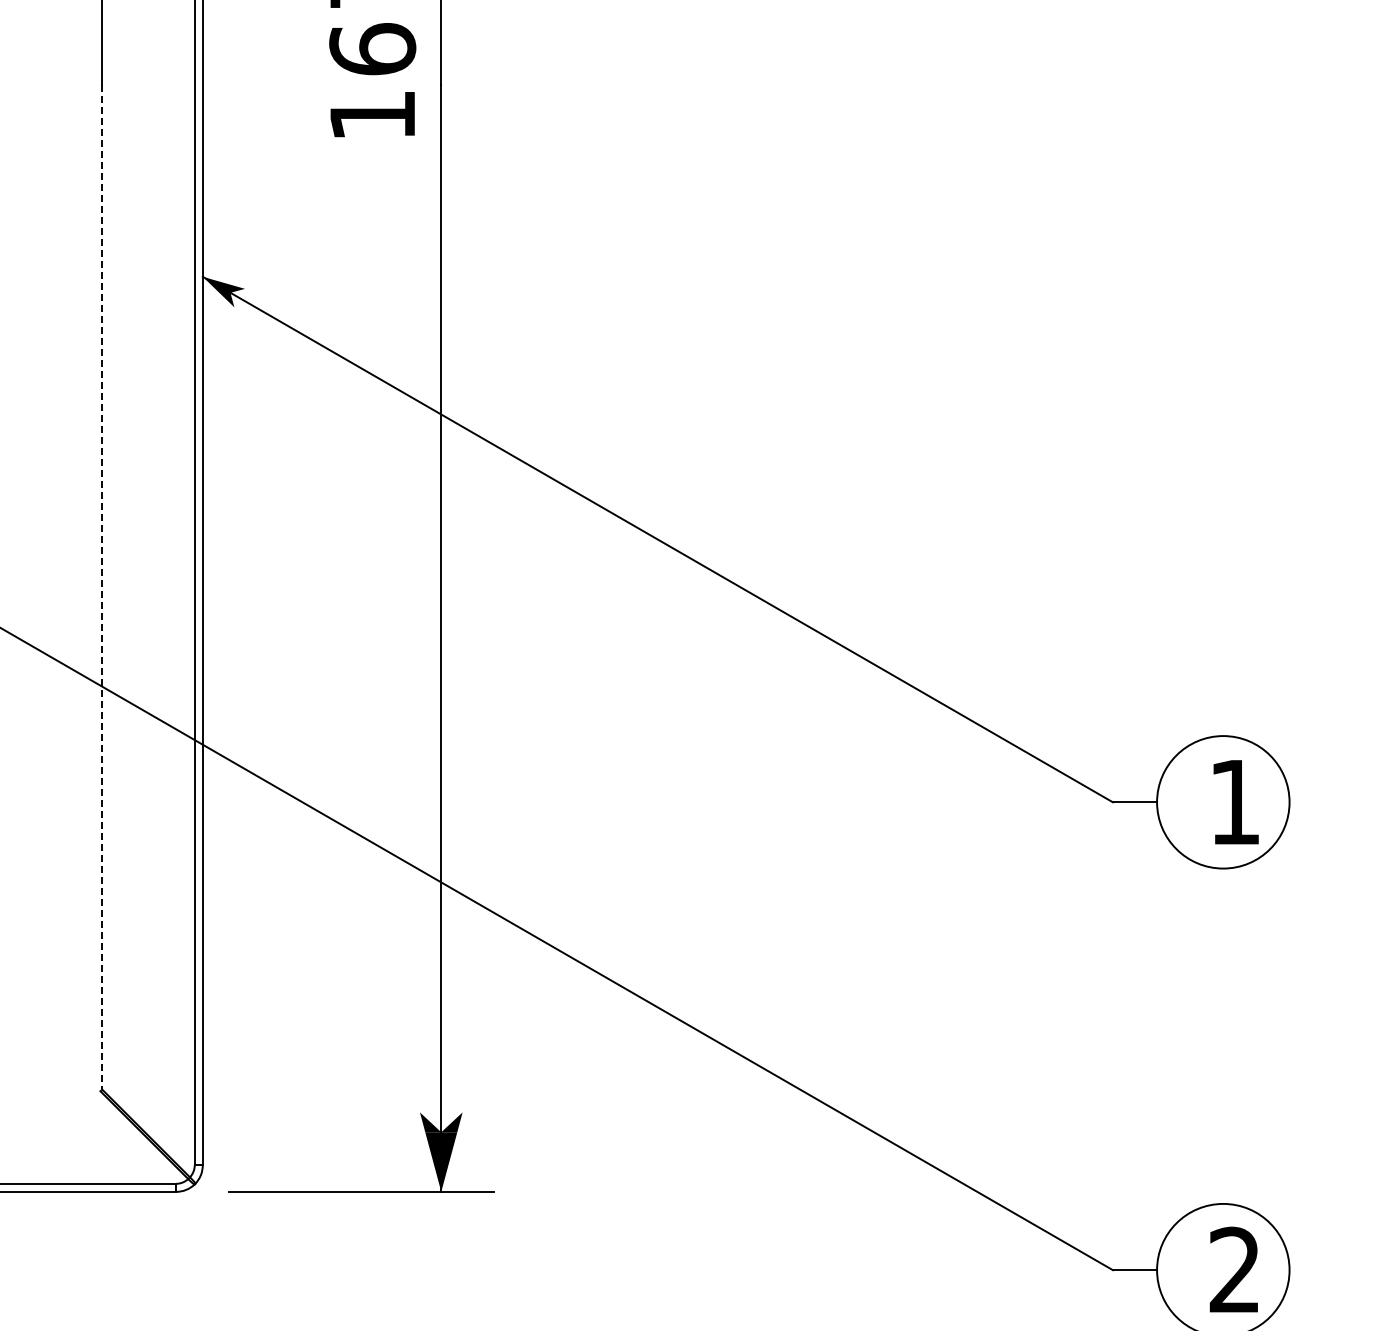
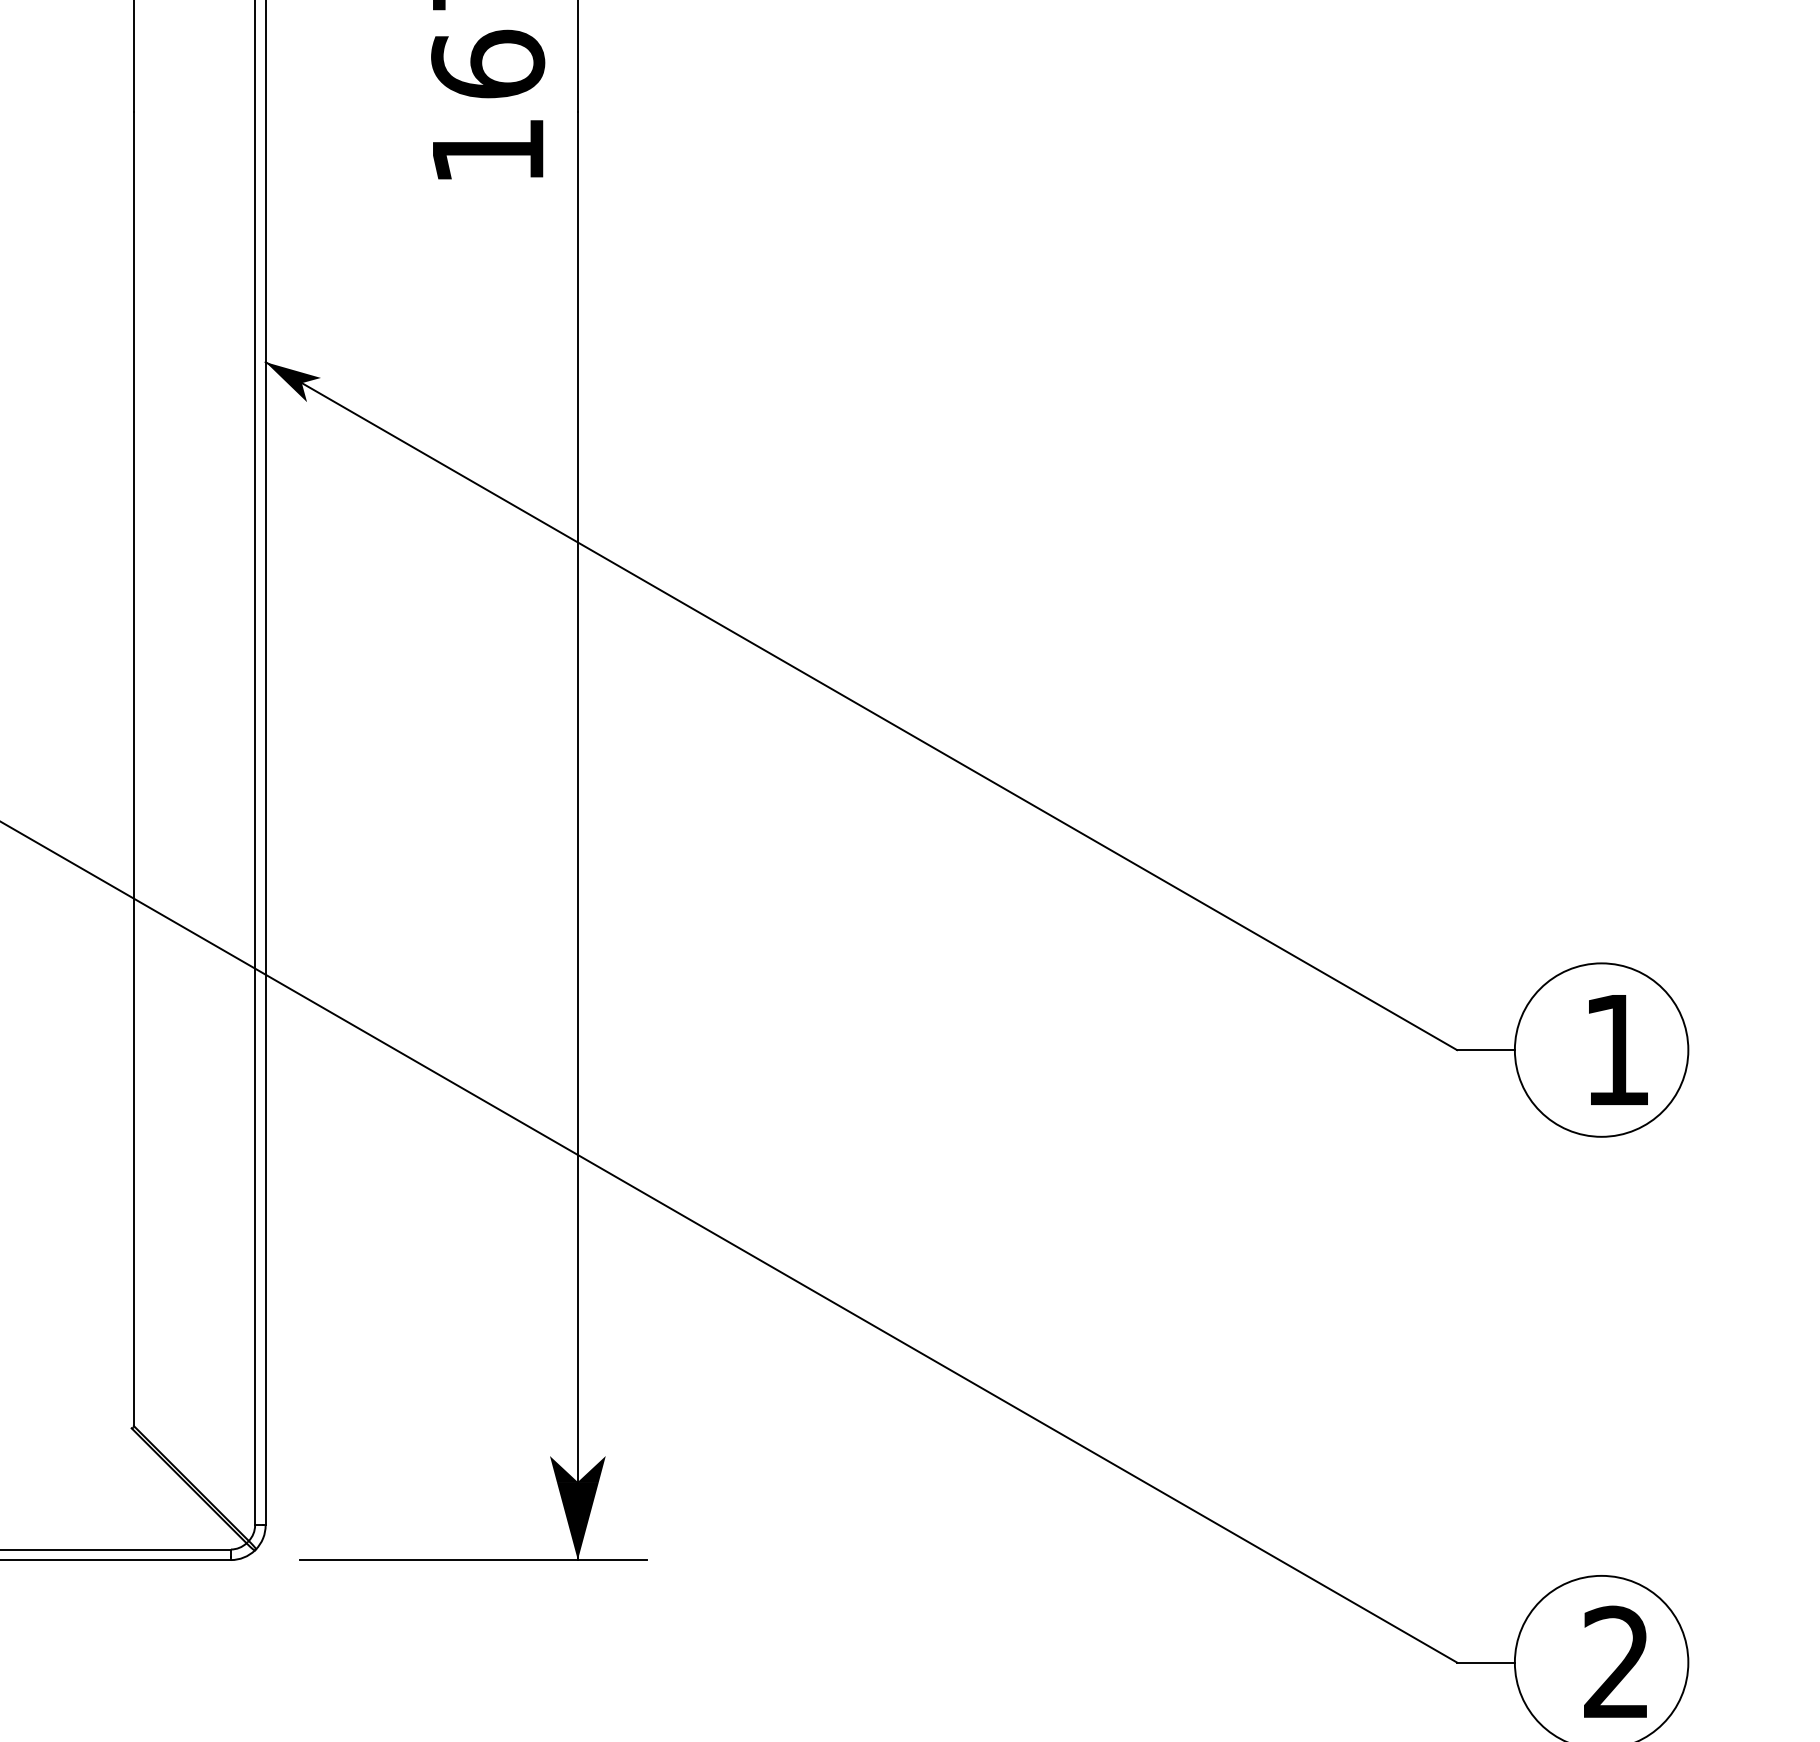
line: (102, 587) -> (134, 768), dashed -> solid

